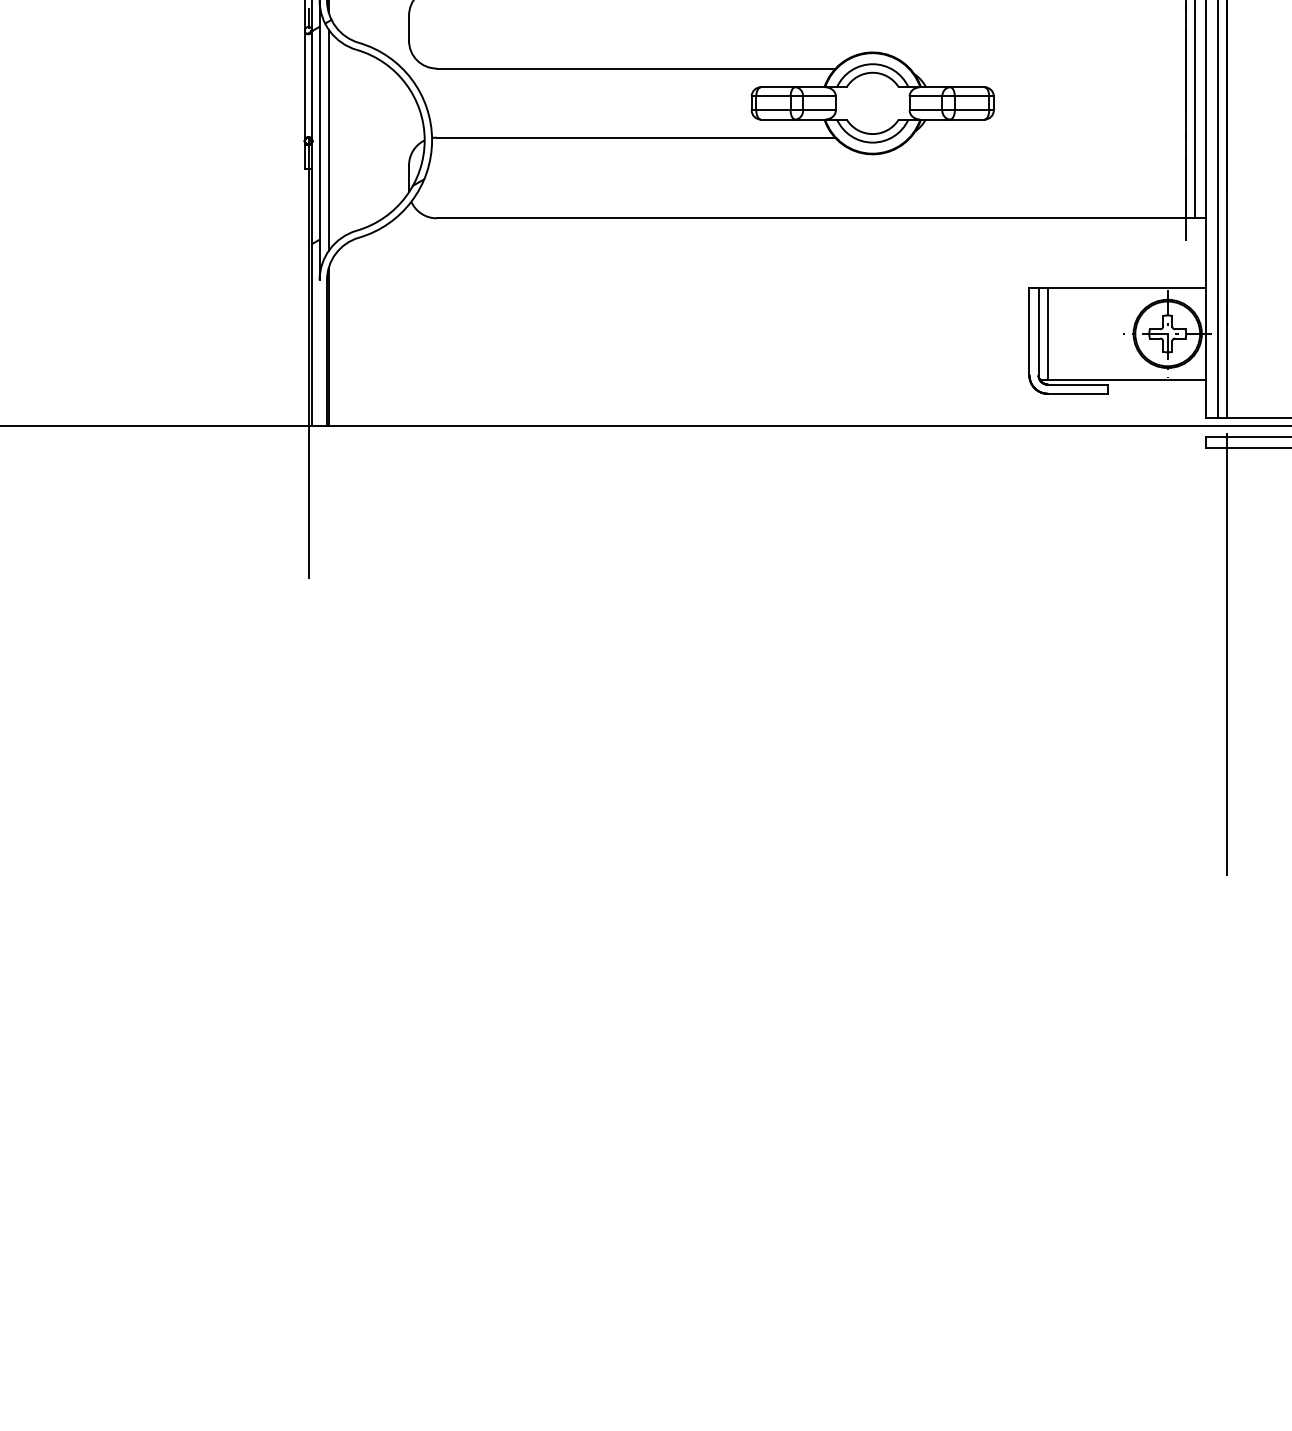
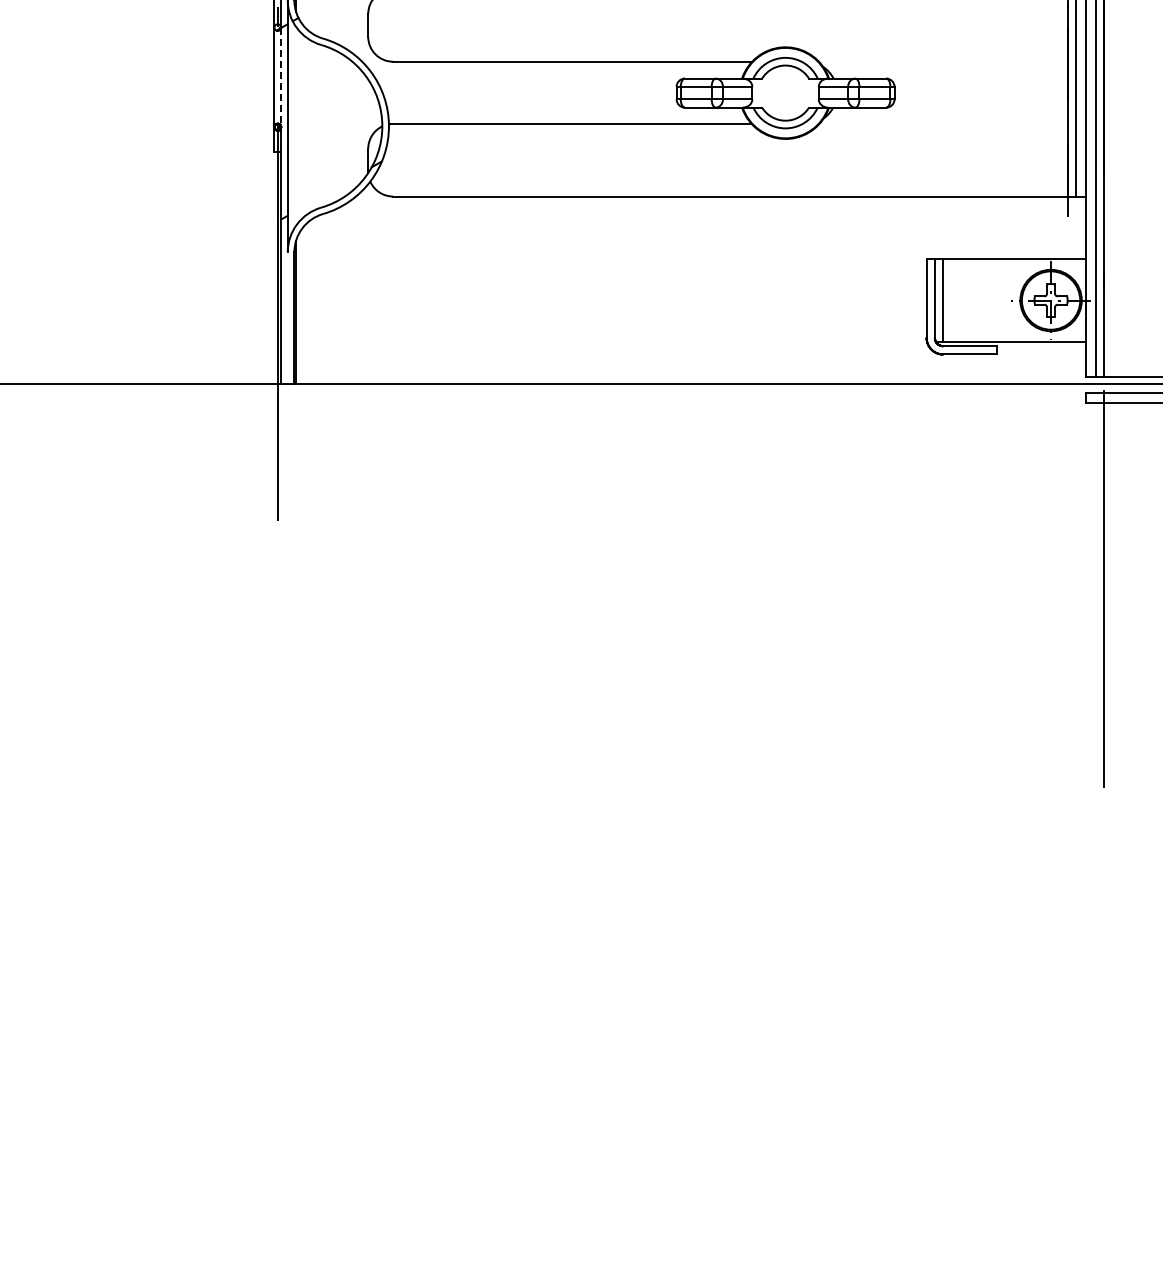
line: (312, 86) -> (281, 77), solid -> dashed
line: (329, 139) -> (296, 125), removed

